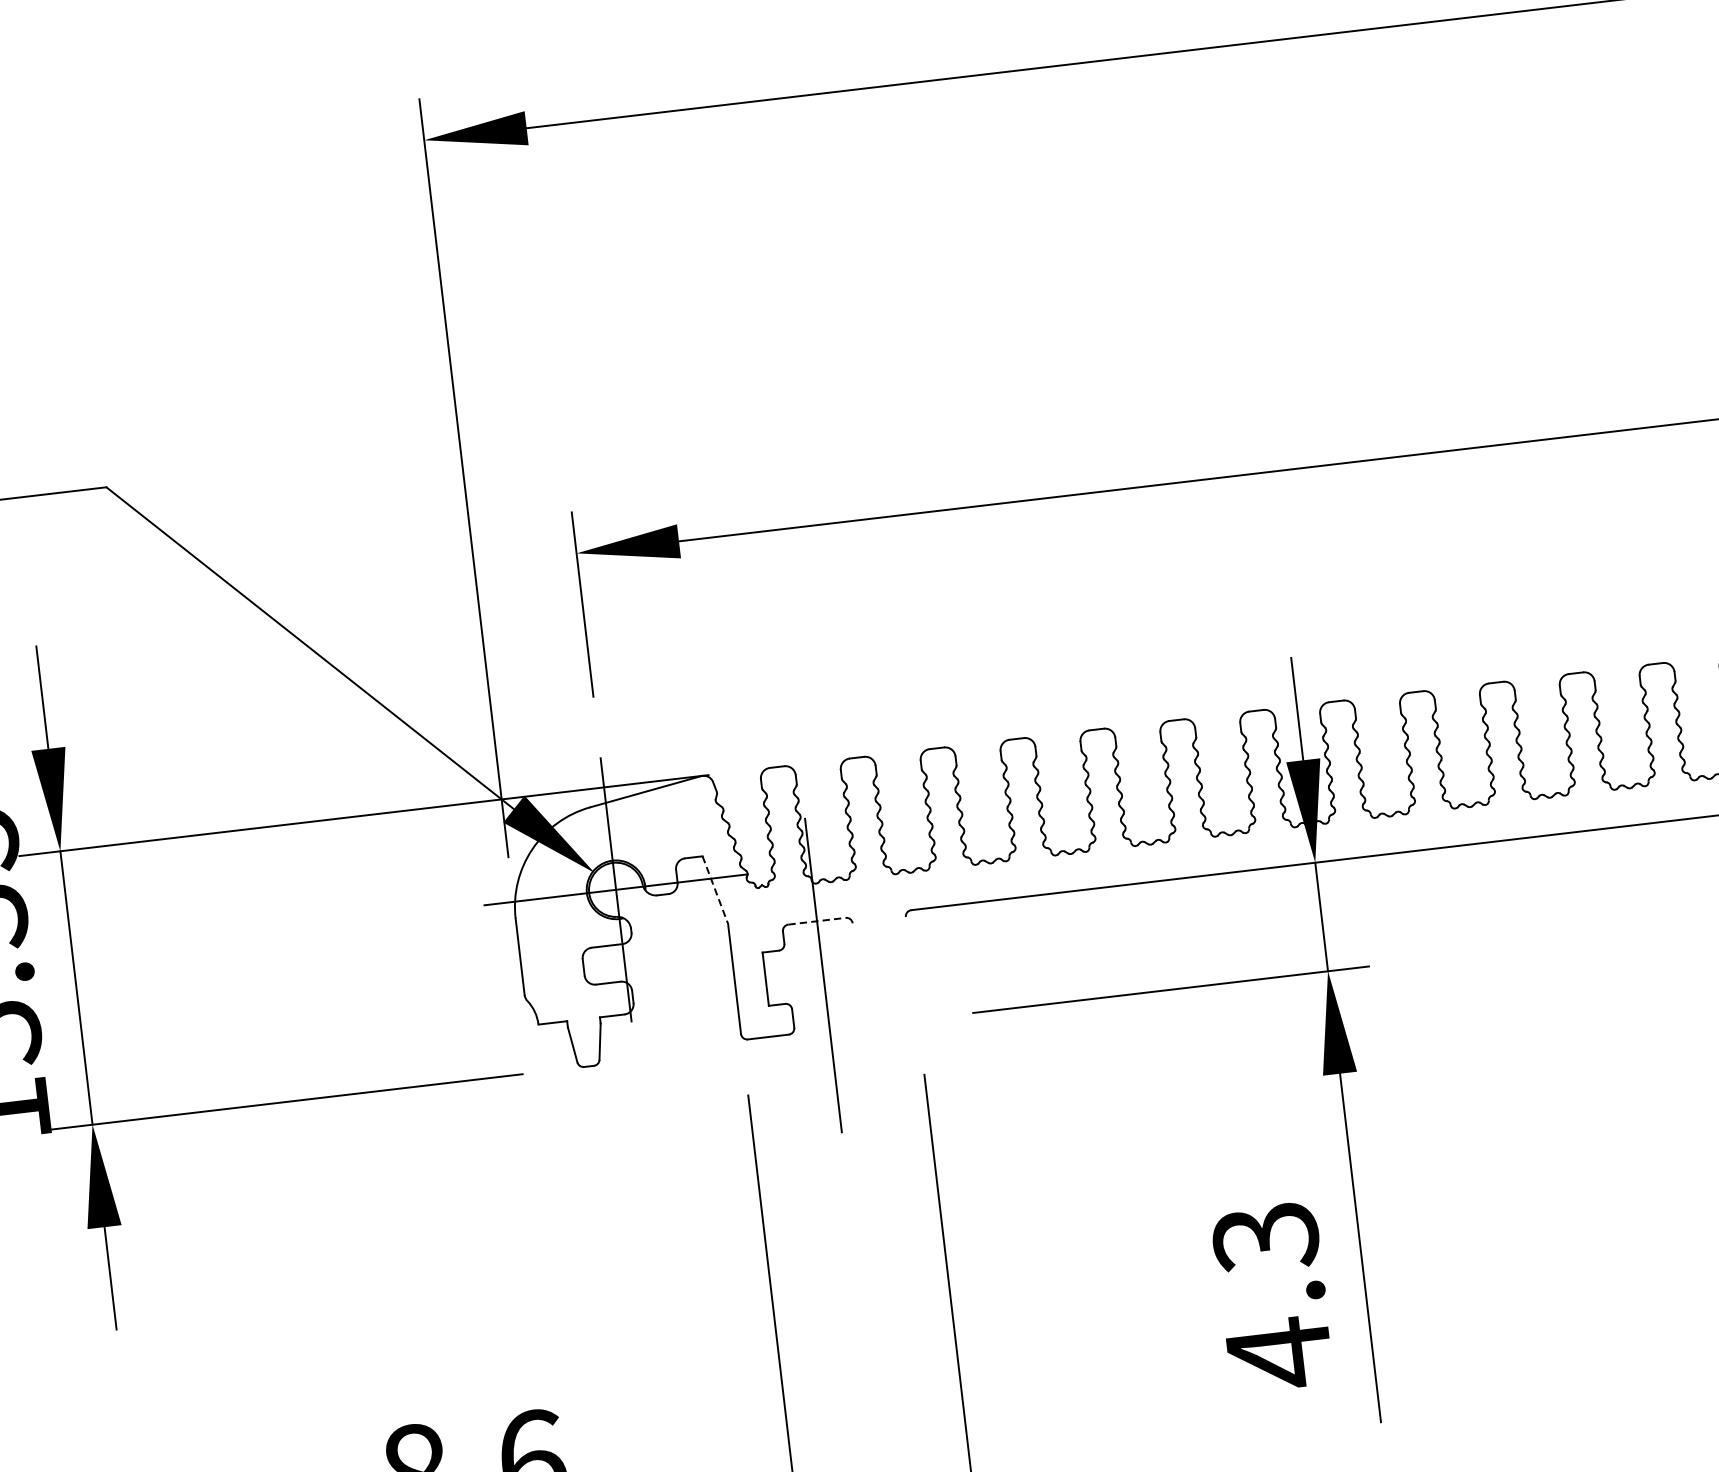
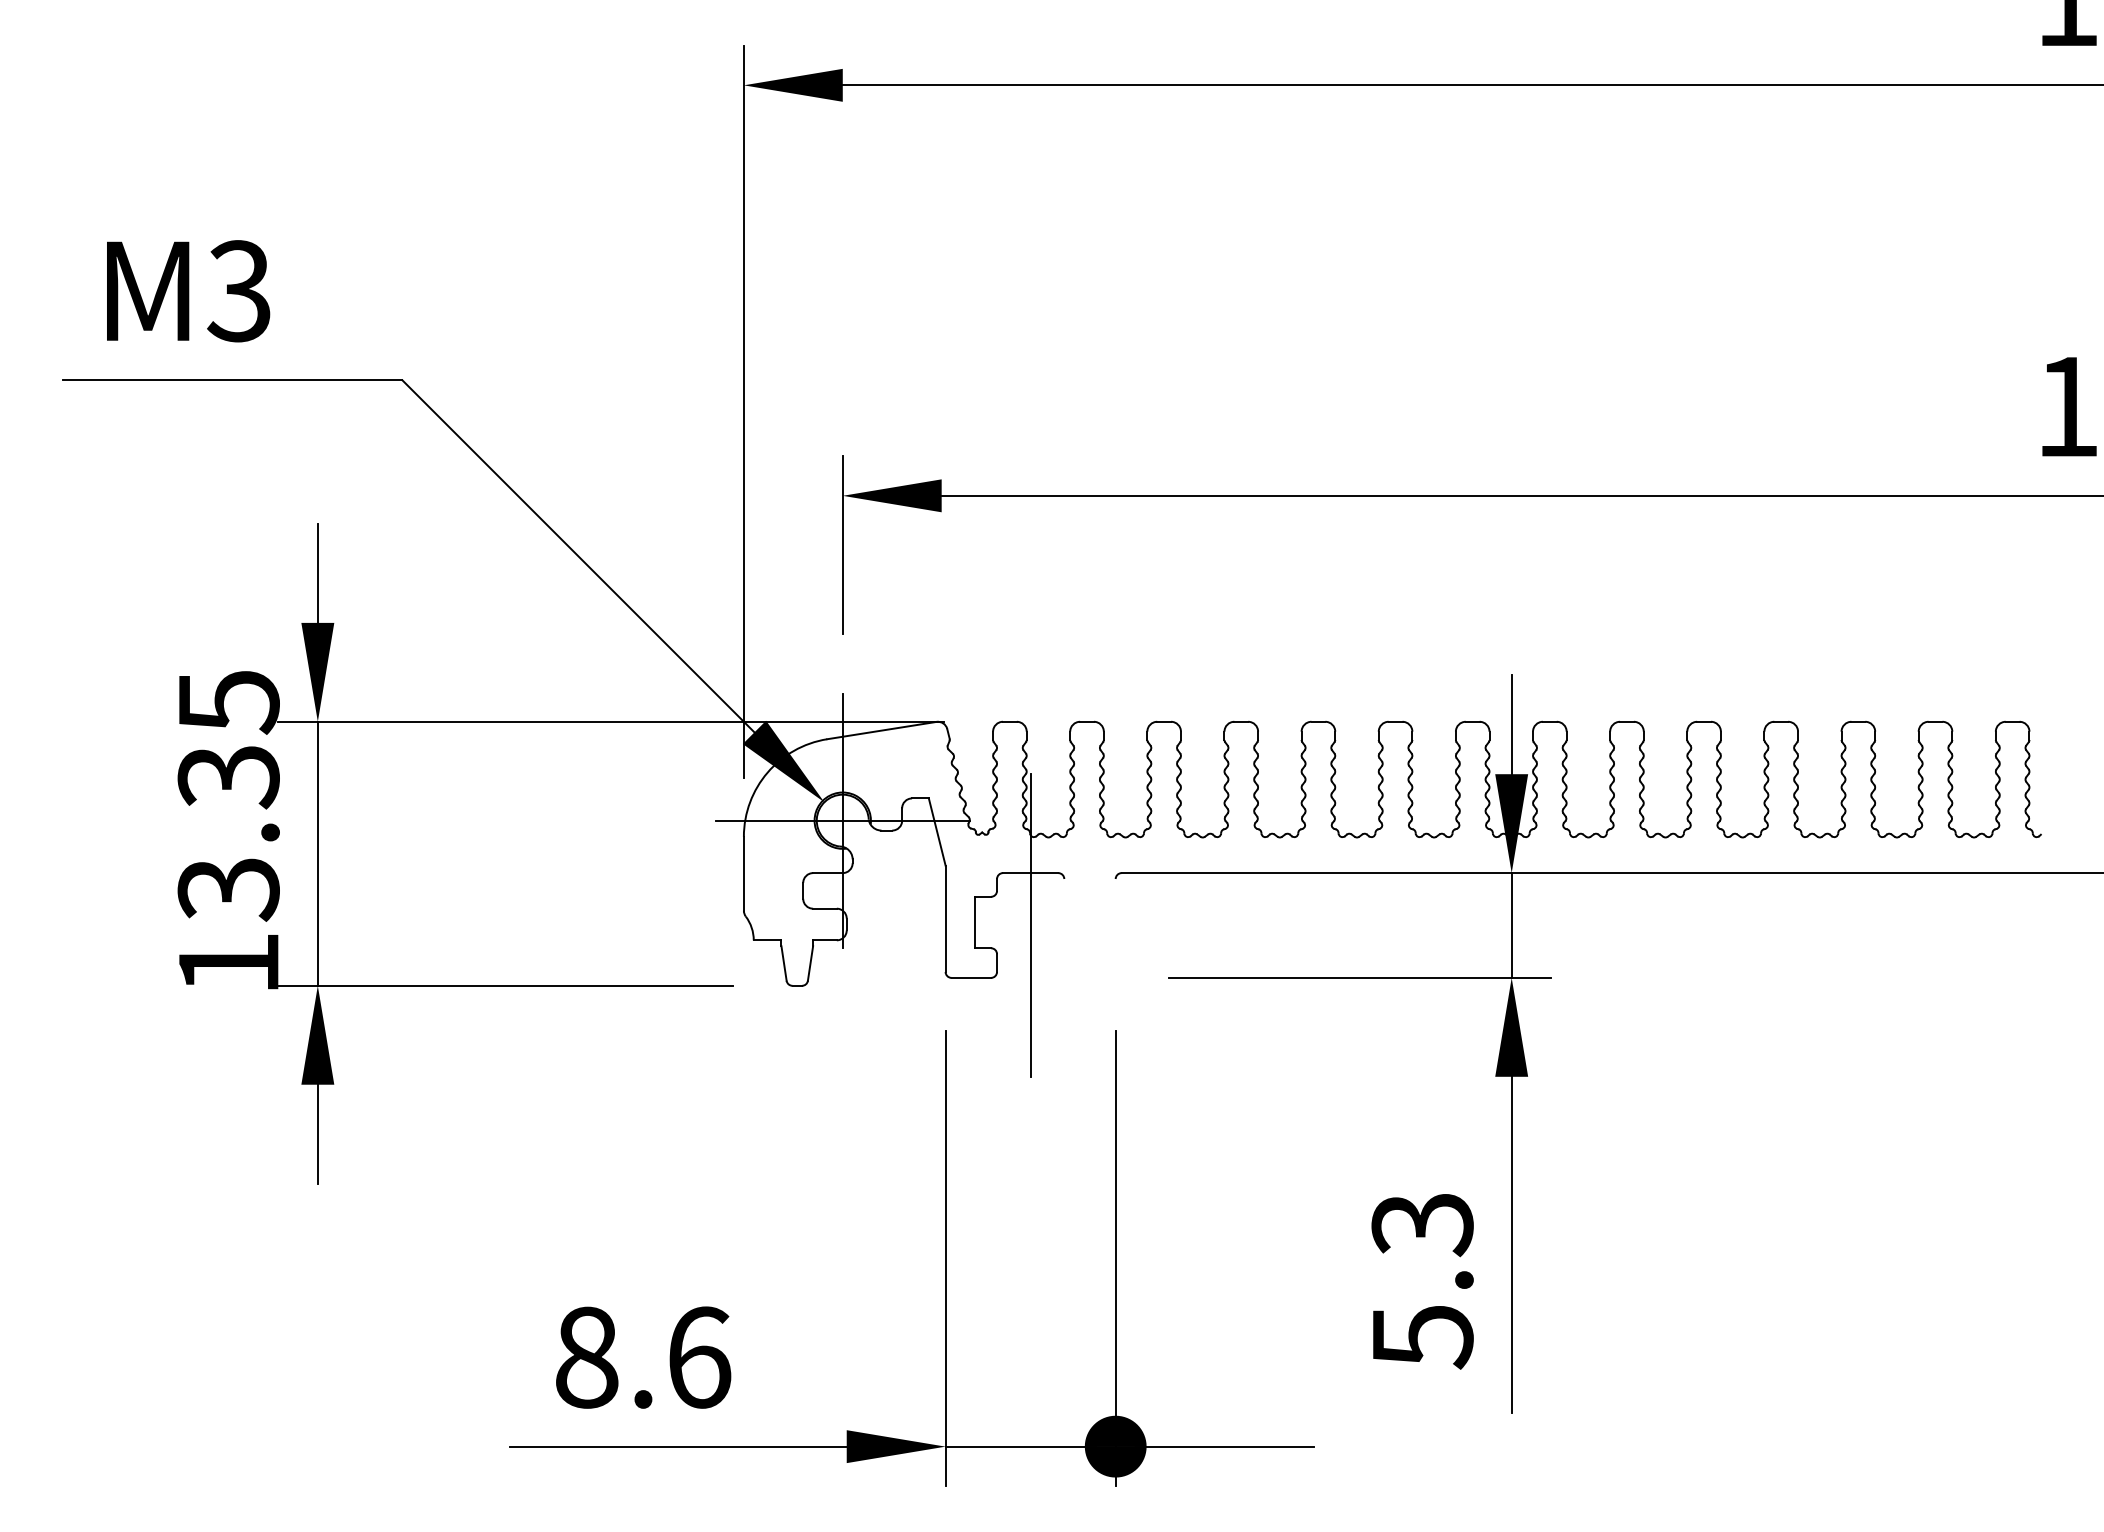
line: (715, 890) -> (937, 832), dashed -> solid
line: (816, 921) -> (1030, 873), dashed -> solid
text: (1280, 1353) -> (1423, 1336), 4.3 -> 5.3

